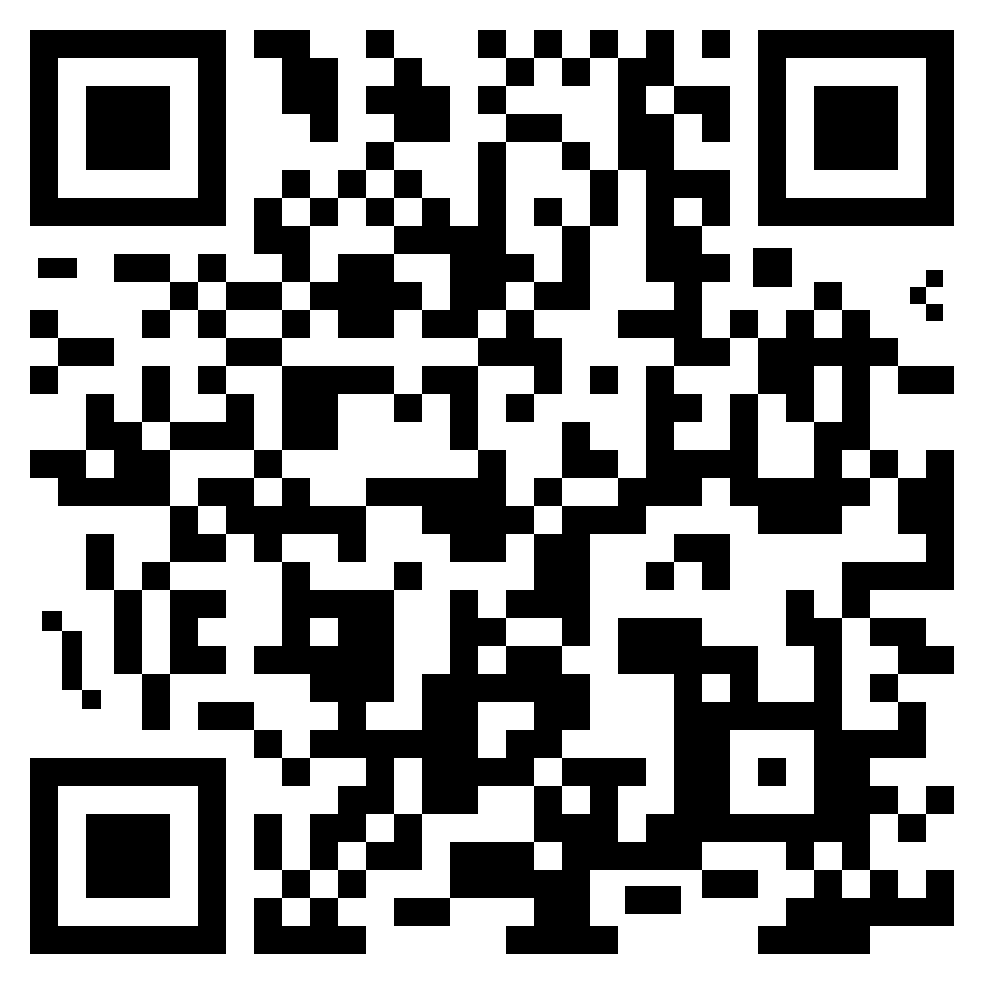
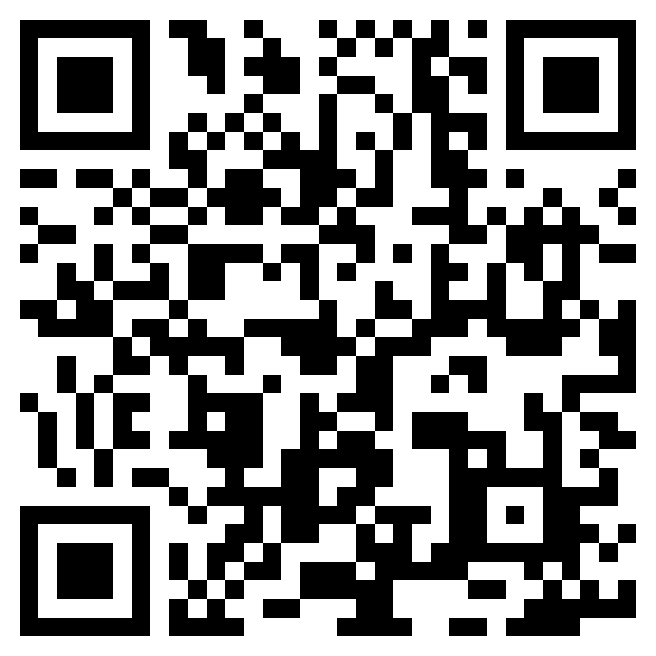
part: (57, 267) -> (38, 178), size x1.43
part: (771, 267) -> (514, 178), size x0.71
part: (926, 294) -> (617, 196), size x1.67
part: (71, 659) -> (47, 439), size x1.43
part: (651, 899) -> (467, 626), moved

